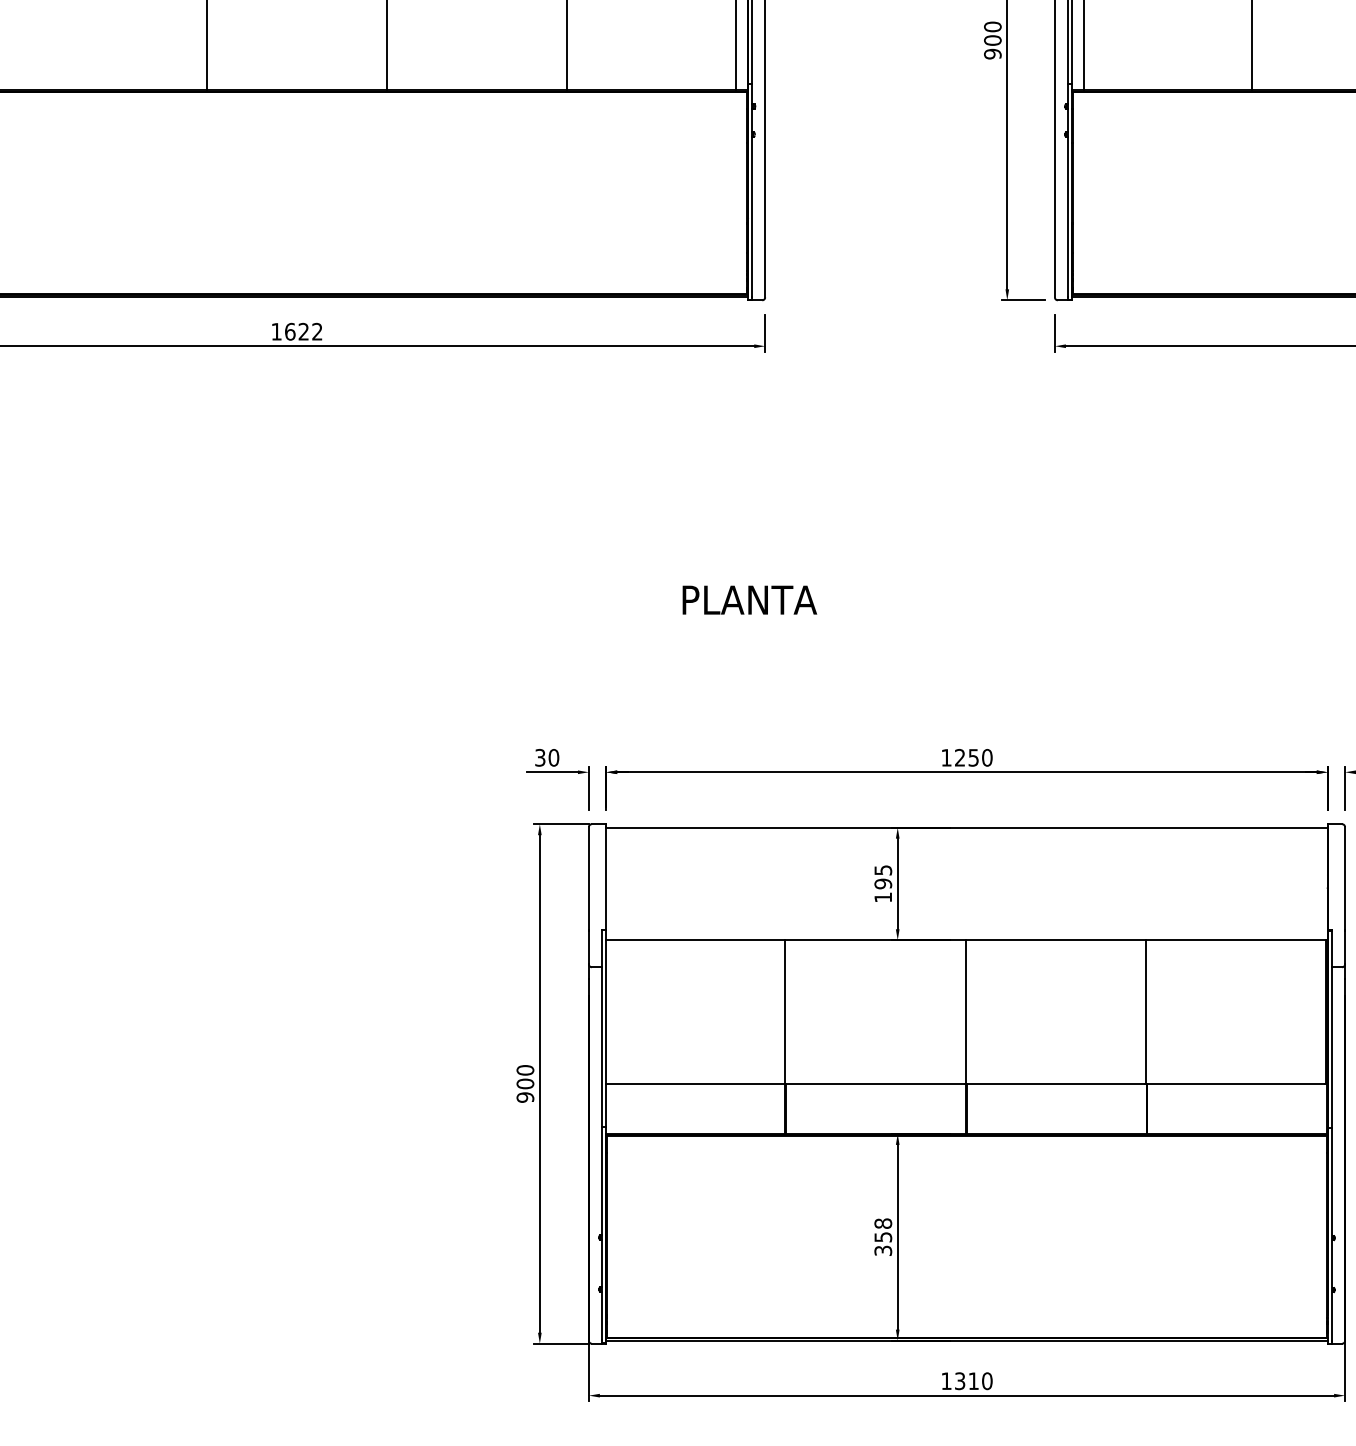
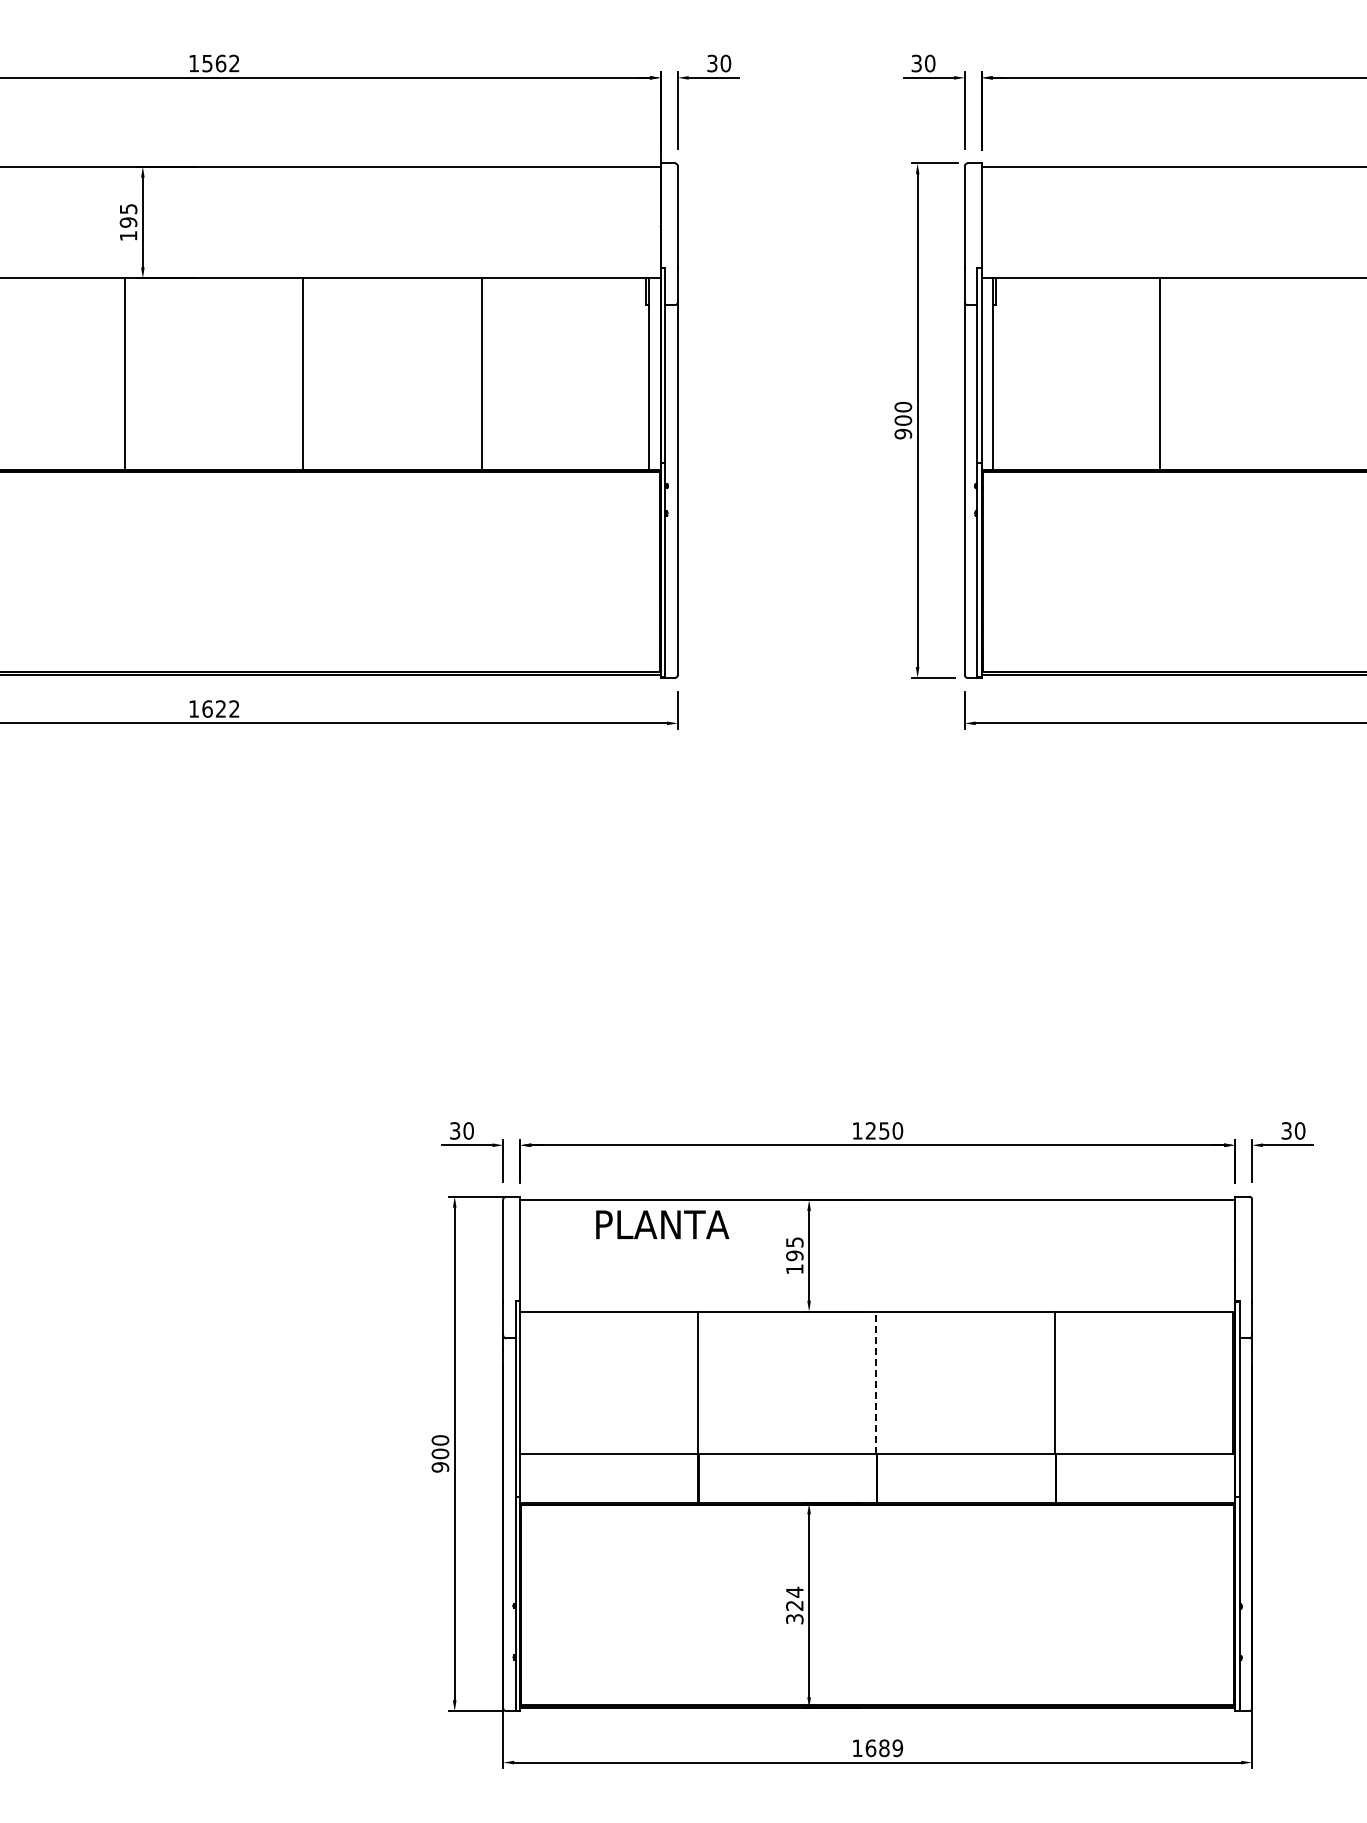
text: (749, 599) -> (662, 1224), moved
line: (965, 1011) -> (876, 1382), solid -> dashed
text: (882, 1229) -> (794, 1598), 358 -> 324
text: (973, 1381) -> (884, 1748), 1310 -> 1689

